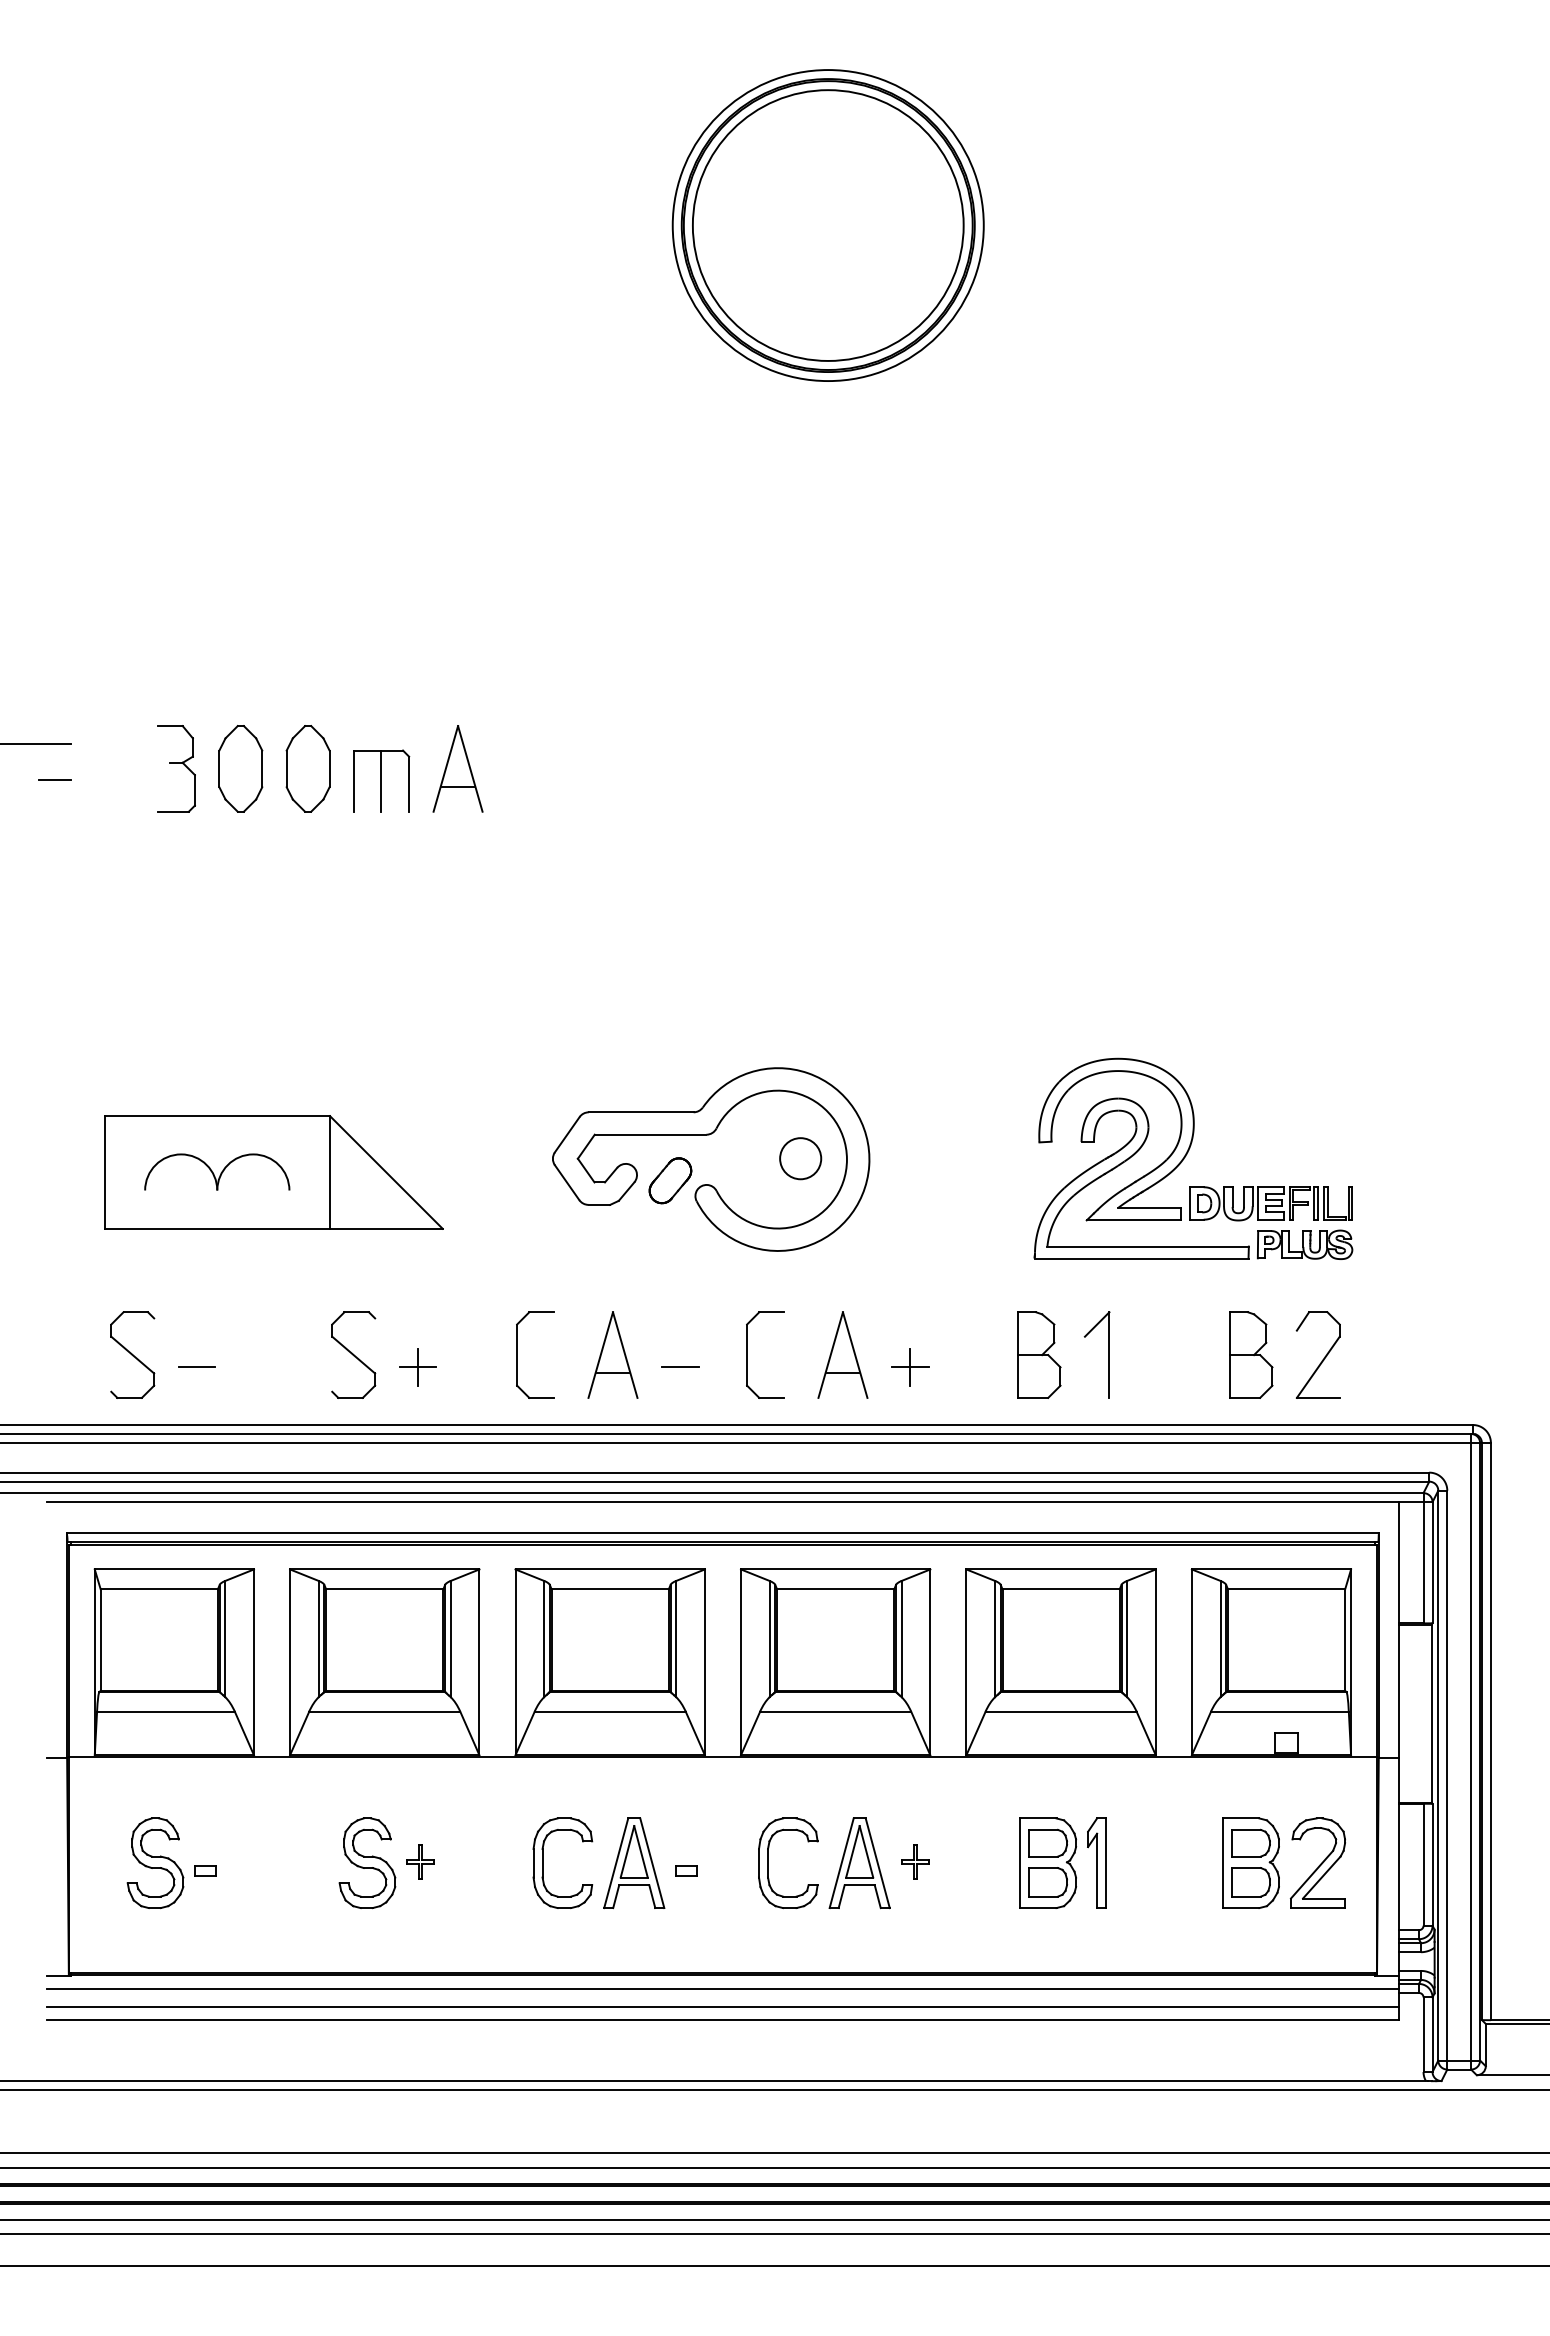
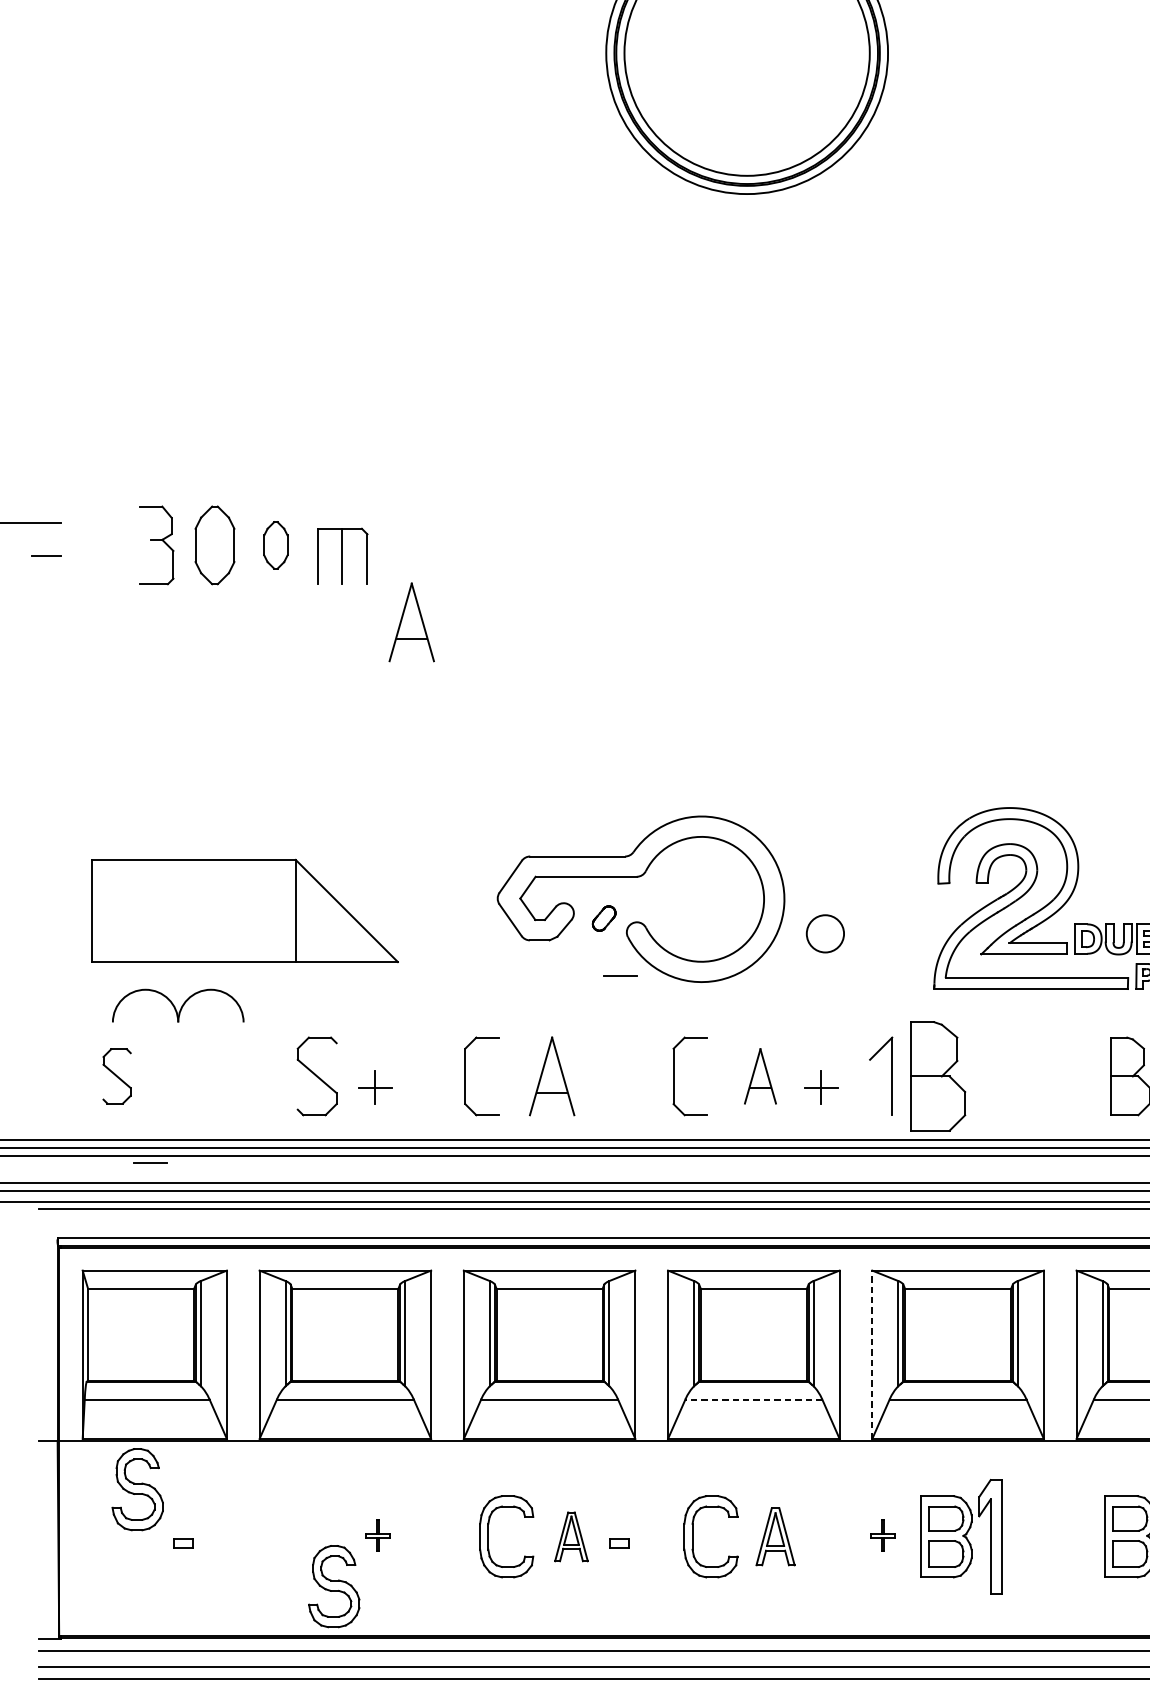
part: (307, 768) -> (275, 545), size x0.6
part: (457, 768) -> (411, 622), moved
circle: (800, 1158) -> (825, 933), moved
part: (217, 1171) -> (178, 1005), moved
part: (670, 1180) -> (604, 918), size x0.6
part: (132, 1354) -> (116, 1075), size x0.7
part: (842, 1354) -> (760, 1075), size x0.7
part: (1039, 1354) -> (938, 1075), size x1.4
part: (1108, 1354) -> (891, 1075), moved
line: (196, 1366) -> (150, 1161), moved
line: (680, 1366) -> (620, 975), moved
line: (966, 1662) -> (872, 1354), solid -> dashed
line: (835, 1711) -> (753, 1399), solid -> dashed
part: (915, 1861) -> (883, 1535), moved
part: (1096, 1862) -> (990, 1536), size x1.4
part: (155, 1863) -> (137, 1489), moved
part: (367, 1863) -> (334, 1586), moved
part: (634, 1863) -> (571, 1536), size x0.6
part: (859, 1863) -> (775, 1536), size x0.7

